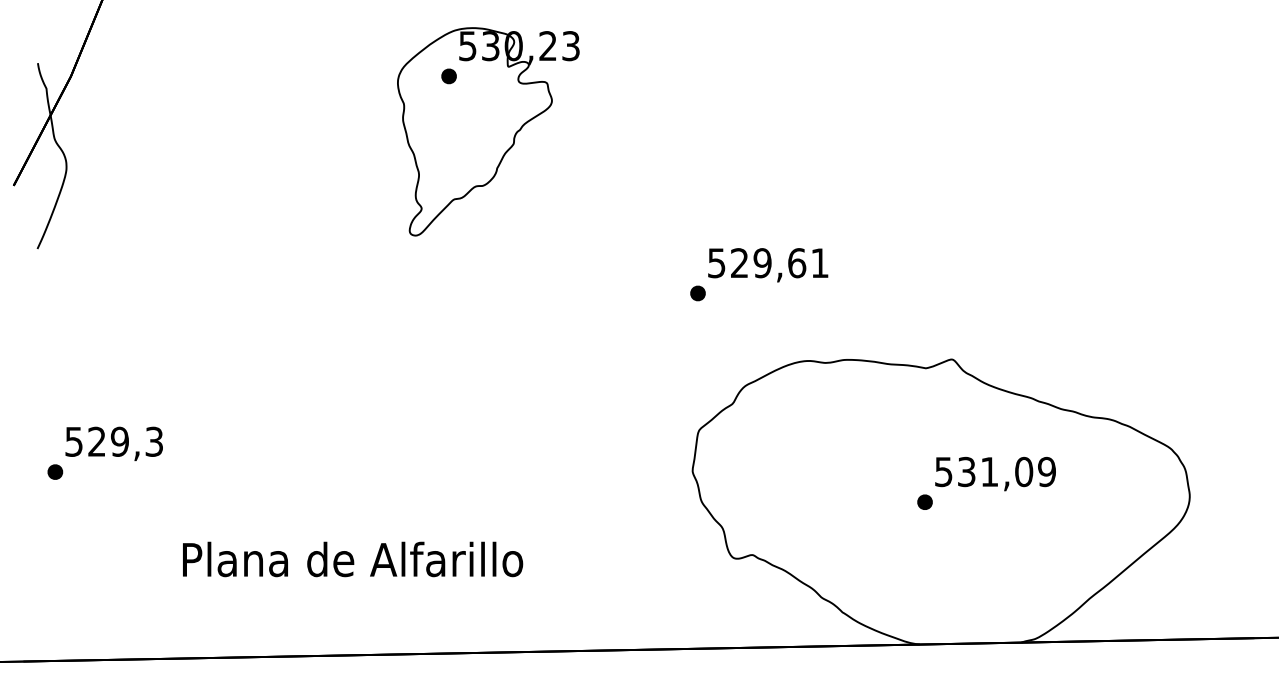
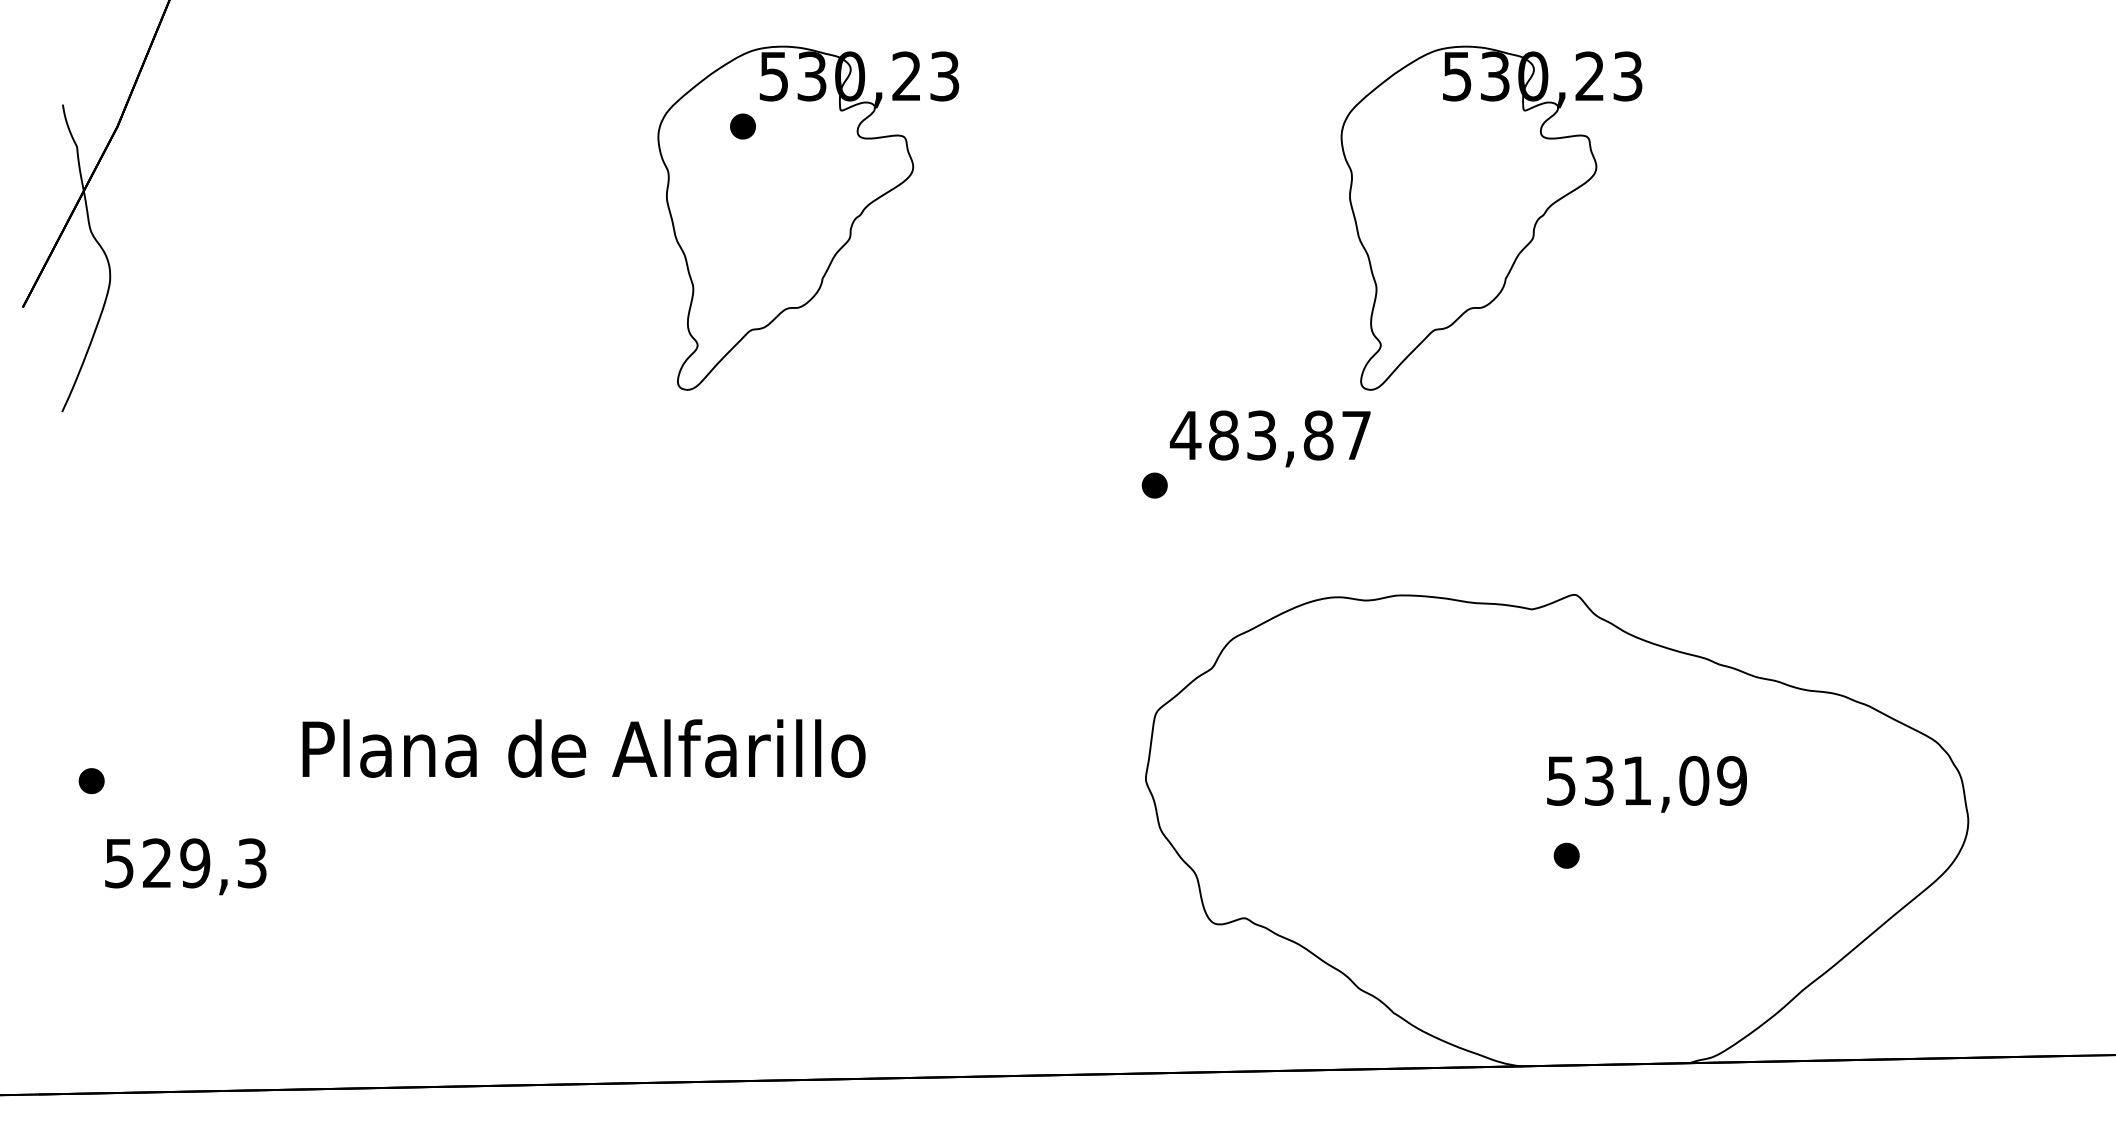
part: (901, 131) -> (1491, 217), added
text: (767, 263) -> (1269, 436), 529,61 -> 483,87
text: (113, 443) -> (184, 866), moved
part: (924, 501) -> (1565, 854), moved
text: (353, 559) -> (584, 748), moved

